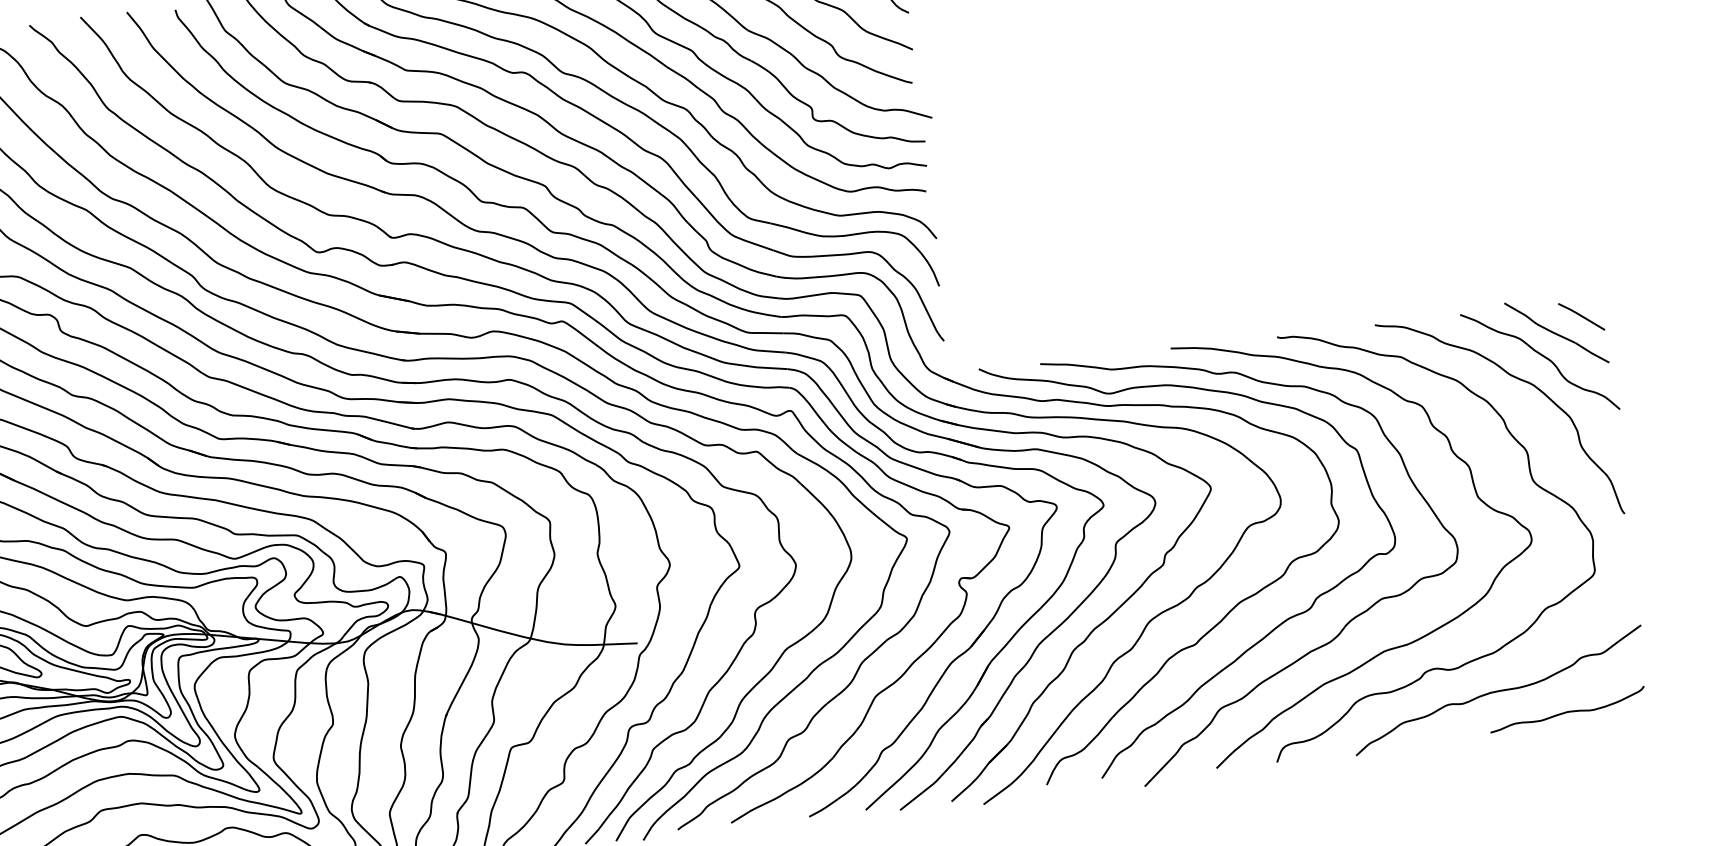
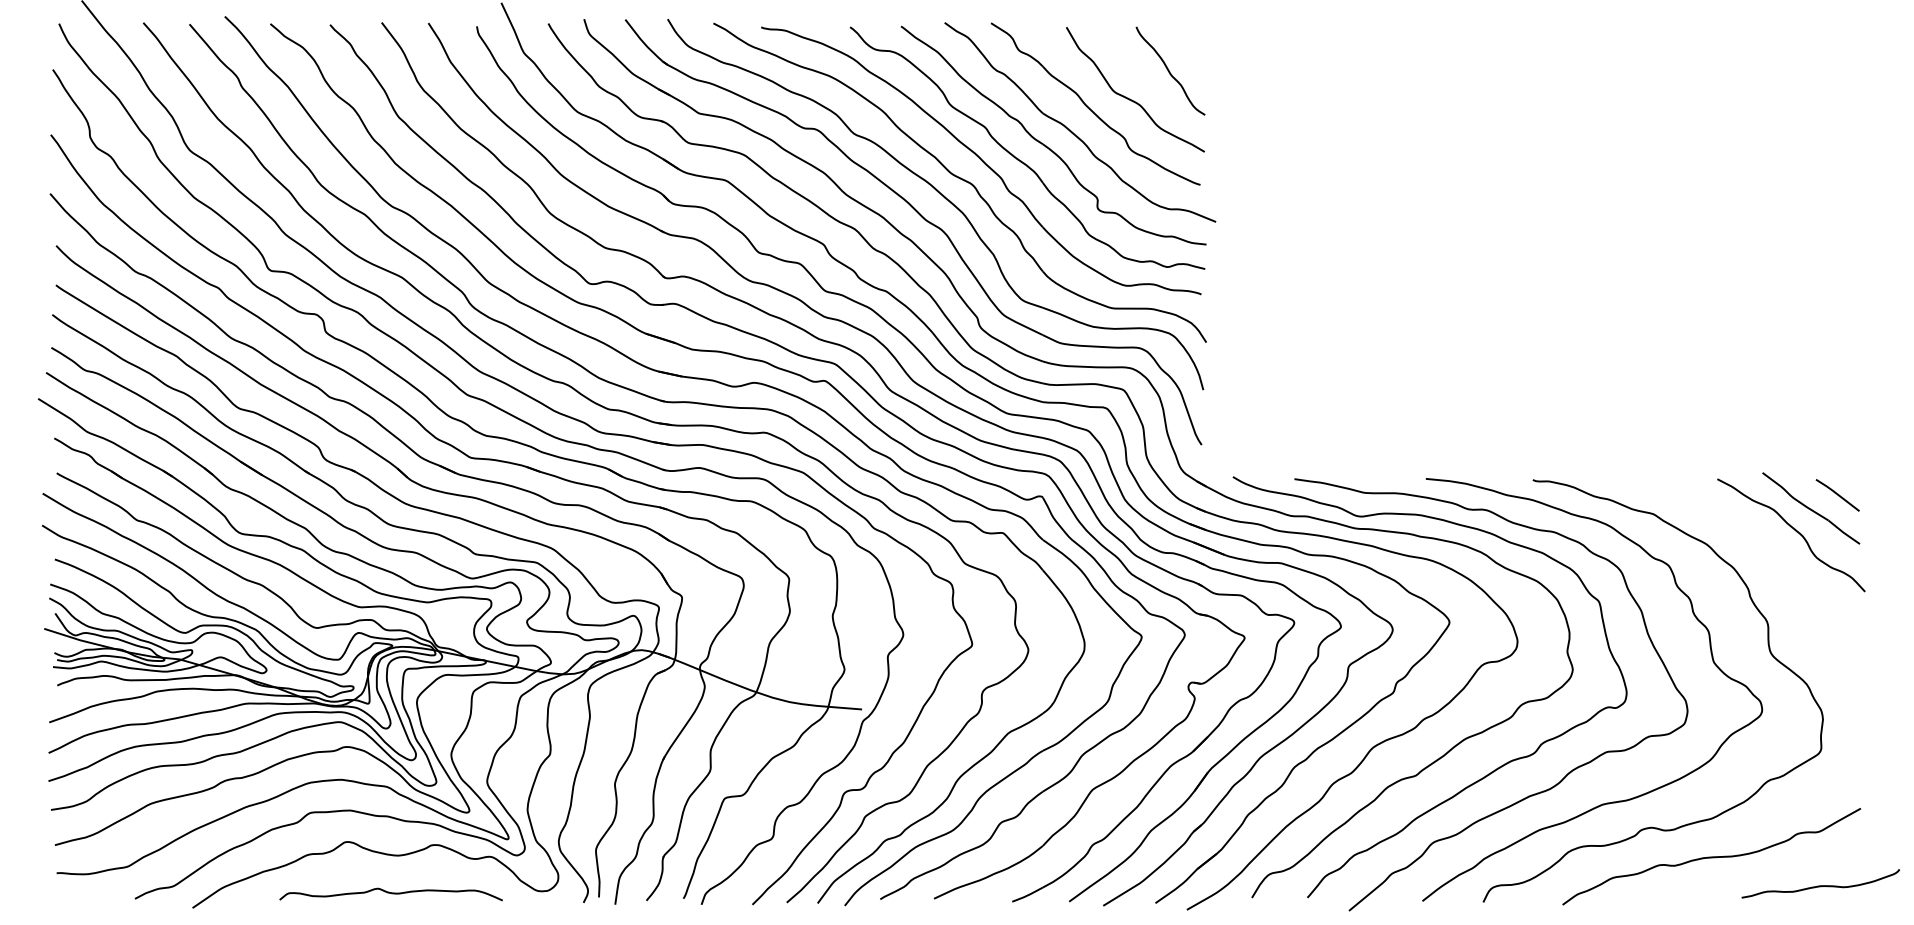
curve: (1518, 379) -> (1767, 550), removed
curve: (1567, 711) -> (1820, 885), moved

